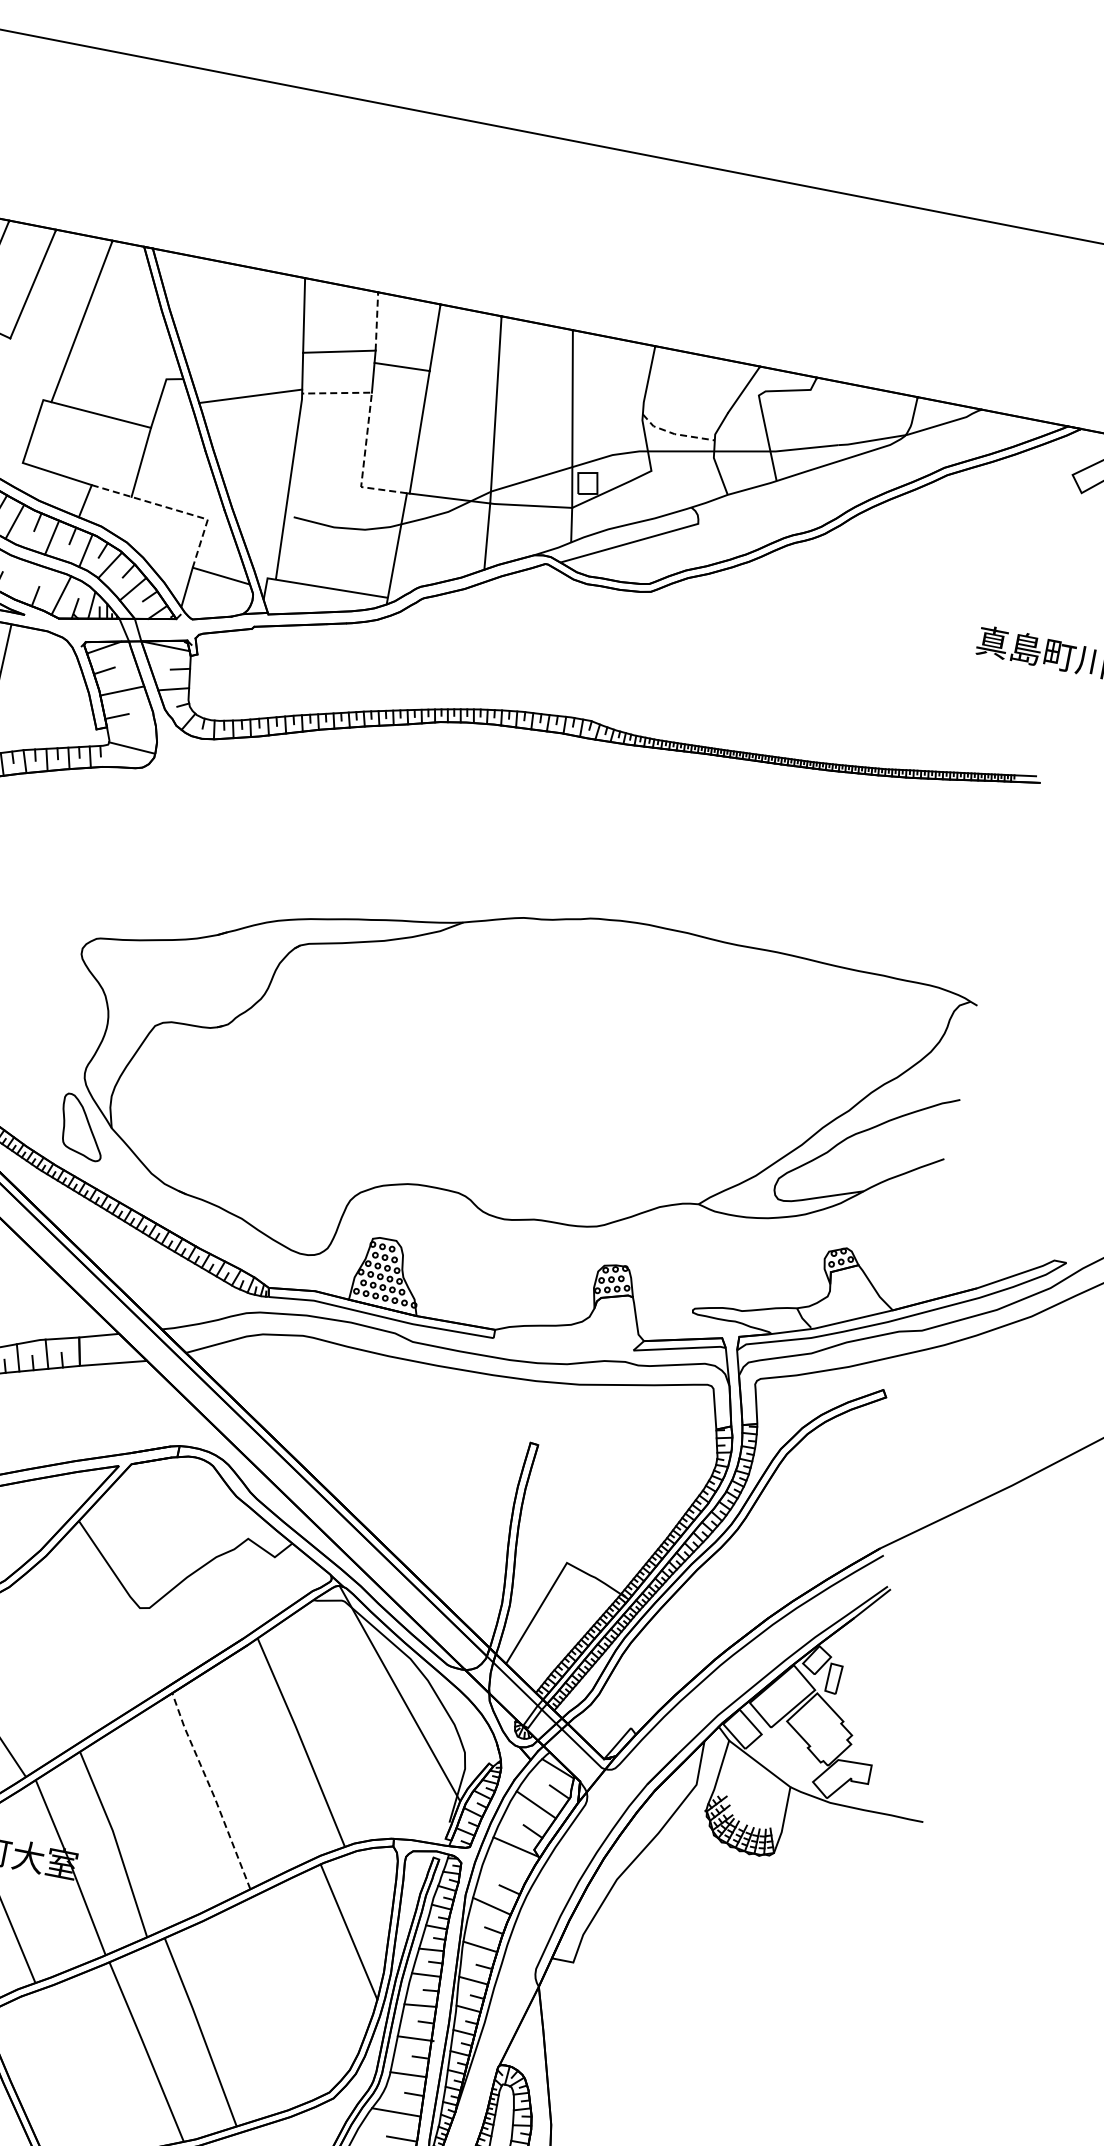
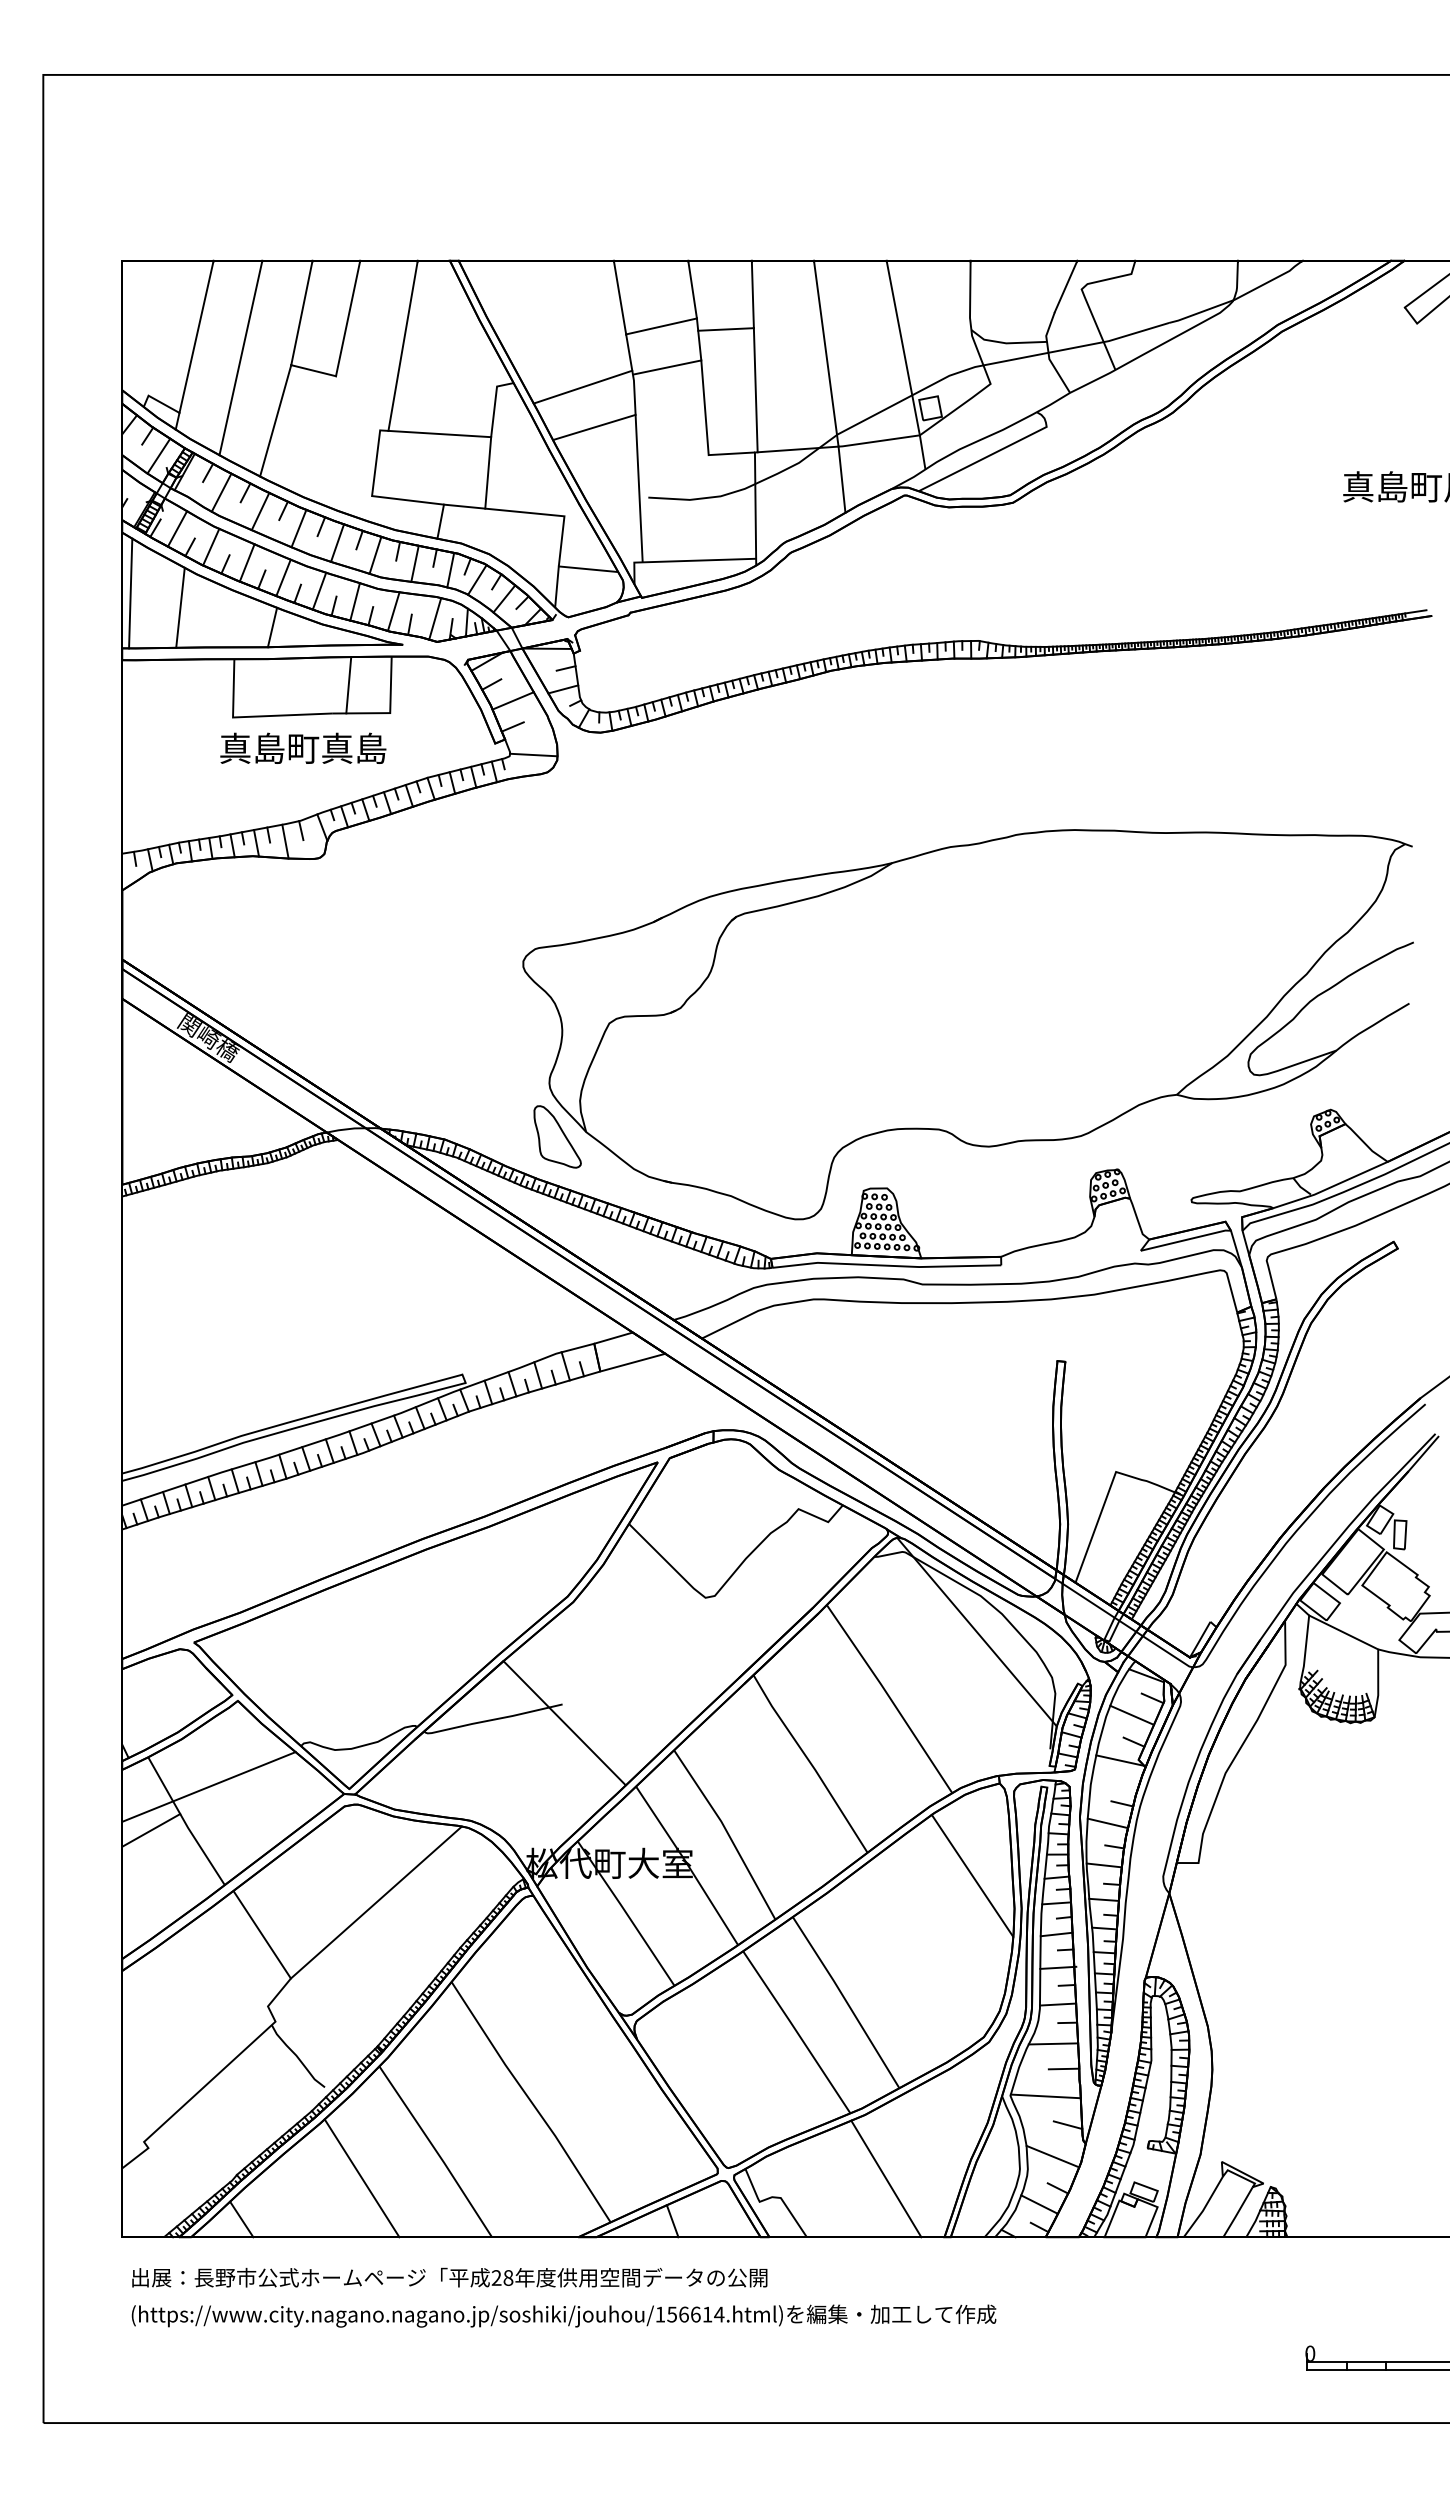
line: (376, 322) -> (692, 290), dashed -> solid
line: (368, 427) -> (704, 395), dashed -> solid
line: (674, 434) -> (1006, 343), dashed -> solid
line: (254, 438) -> (594, 427), added
line: (174, 509) -> (529, 512), dashed -> solid
line: (21, 580) -> (393, 611), added
line: (211, 1789) -> (810, 1762), dashed -> solid

